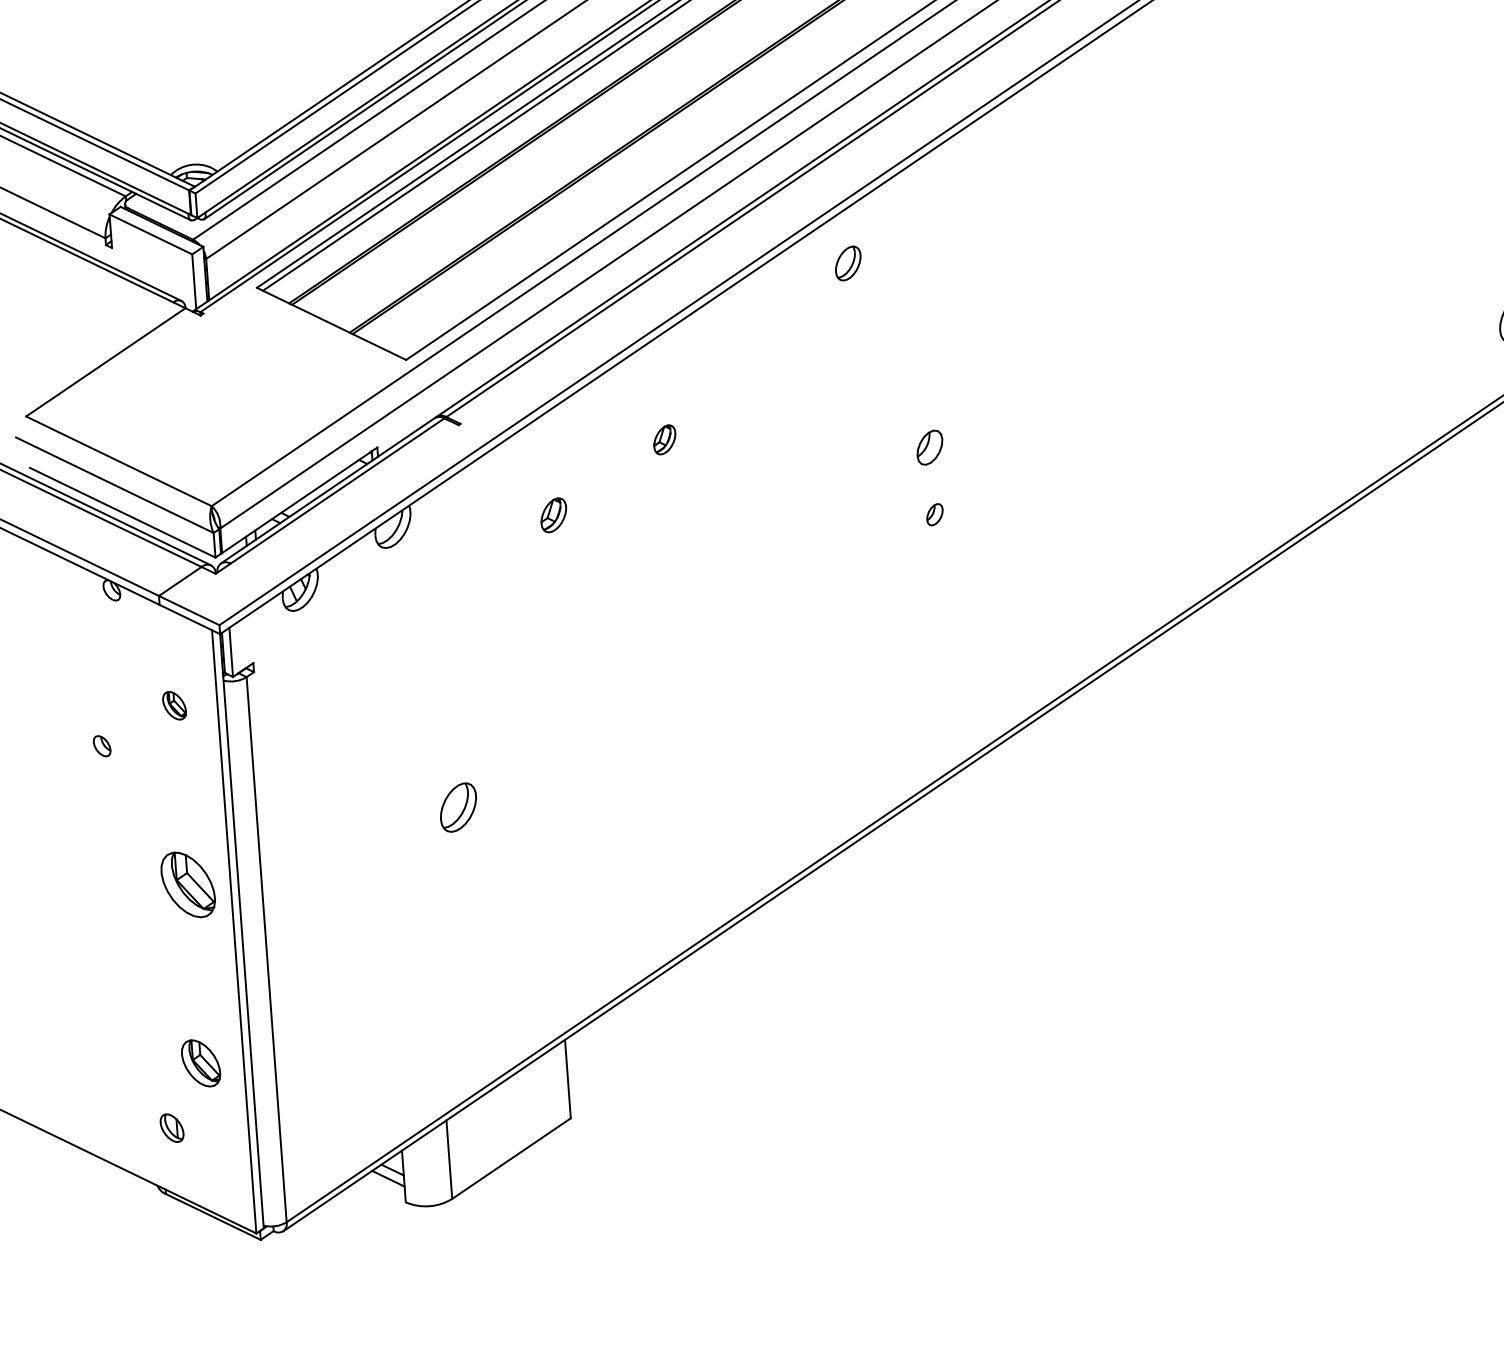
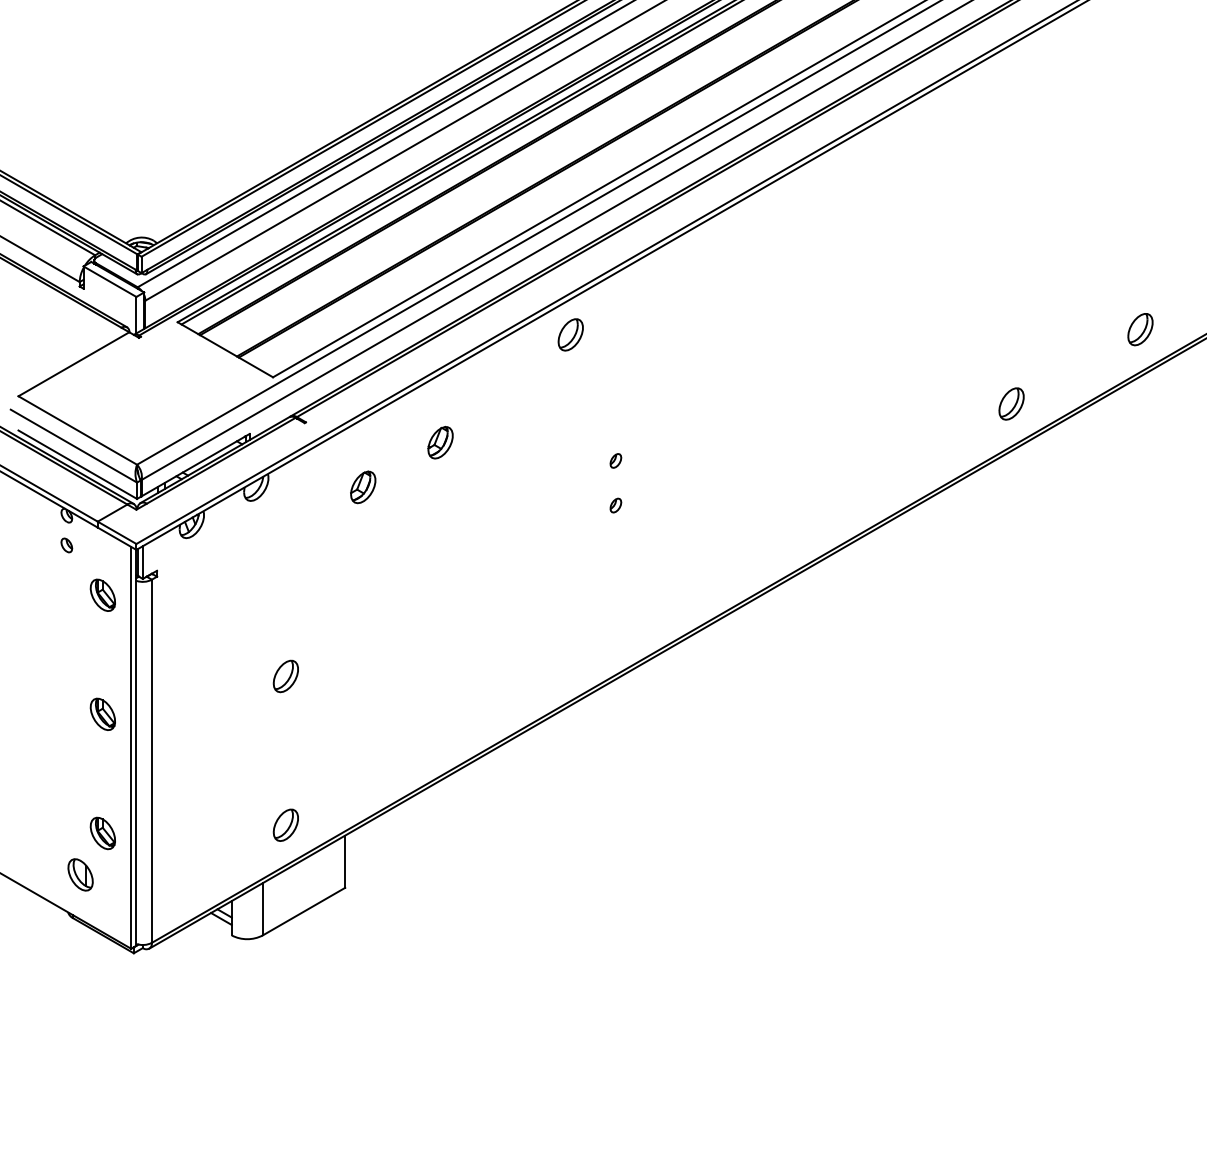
part: (847, 262) -> (570, 334), size x1.43
part: (664, 439) -> (440, 442), size x1.67
part: (929, 447) -> (615, 460), size x0.62
part: (554, 515) -> (363, 487), size x1.43
part: (174, 704) -> (102, 594), size x1.67
part: (101, 746) -> (66, 545), moved
part: (187, 883) -> (102, 713), size x0.71
part: (474, 1029) -> (285, 824), added
part: (171, 1127) -> (80, 874), size x1.67

